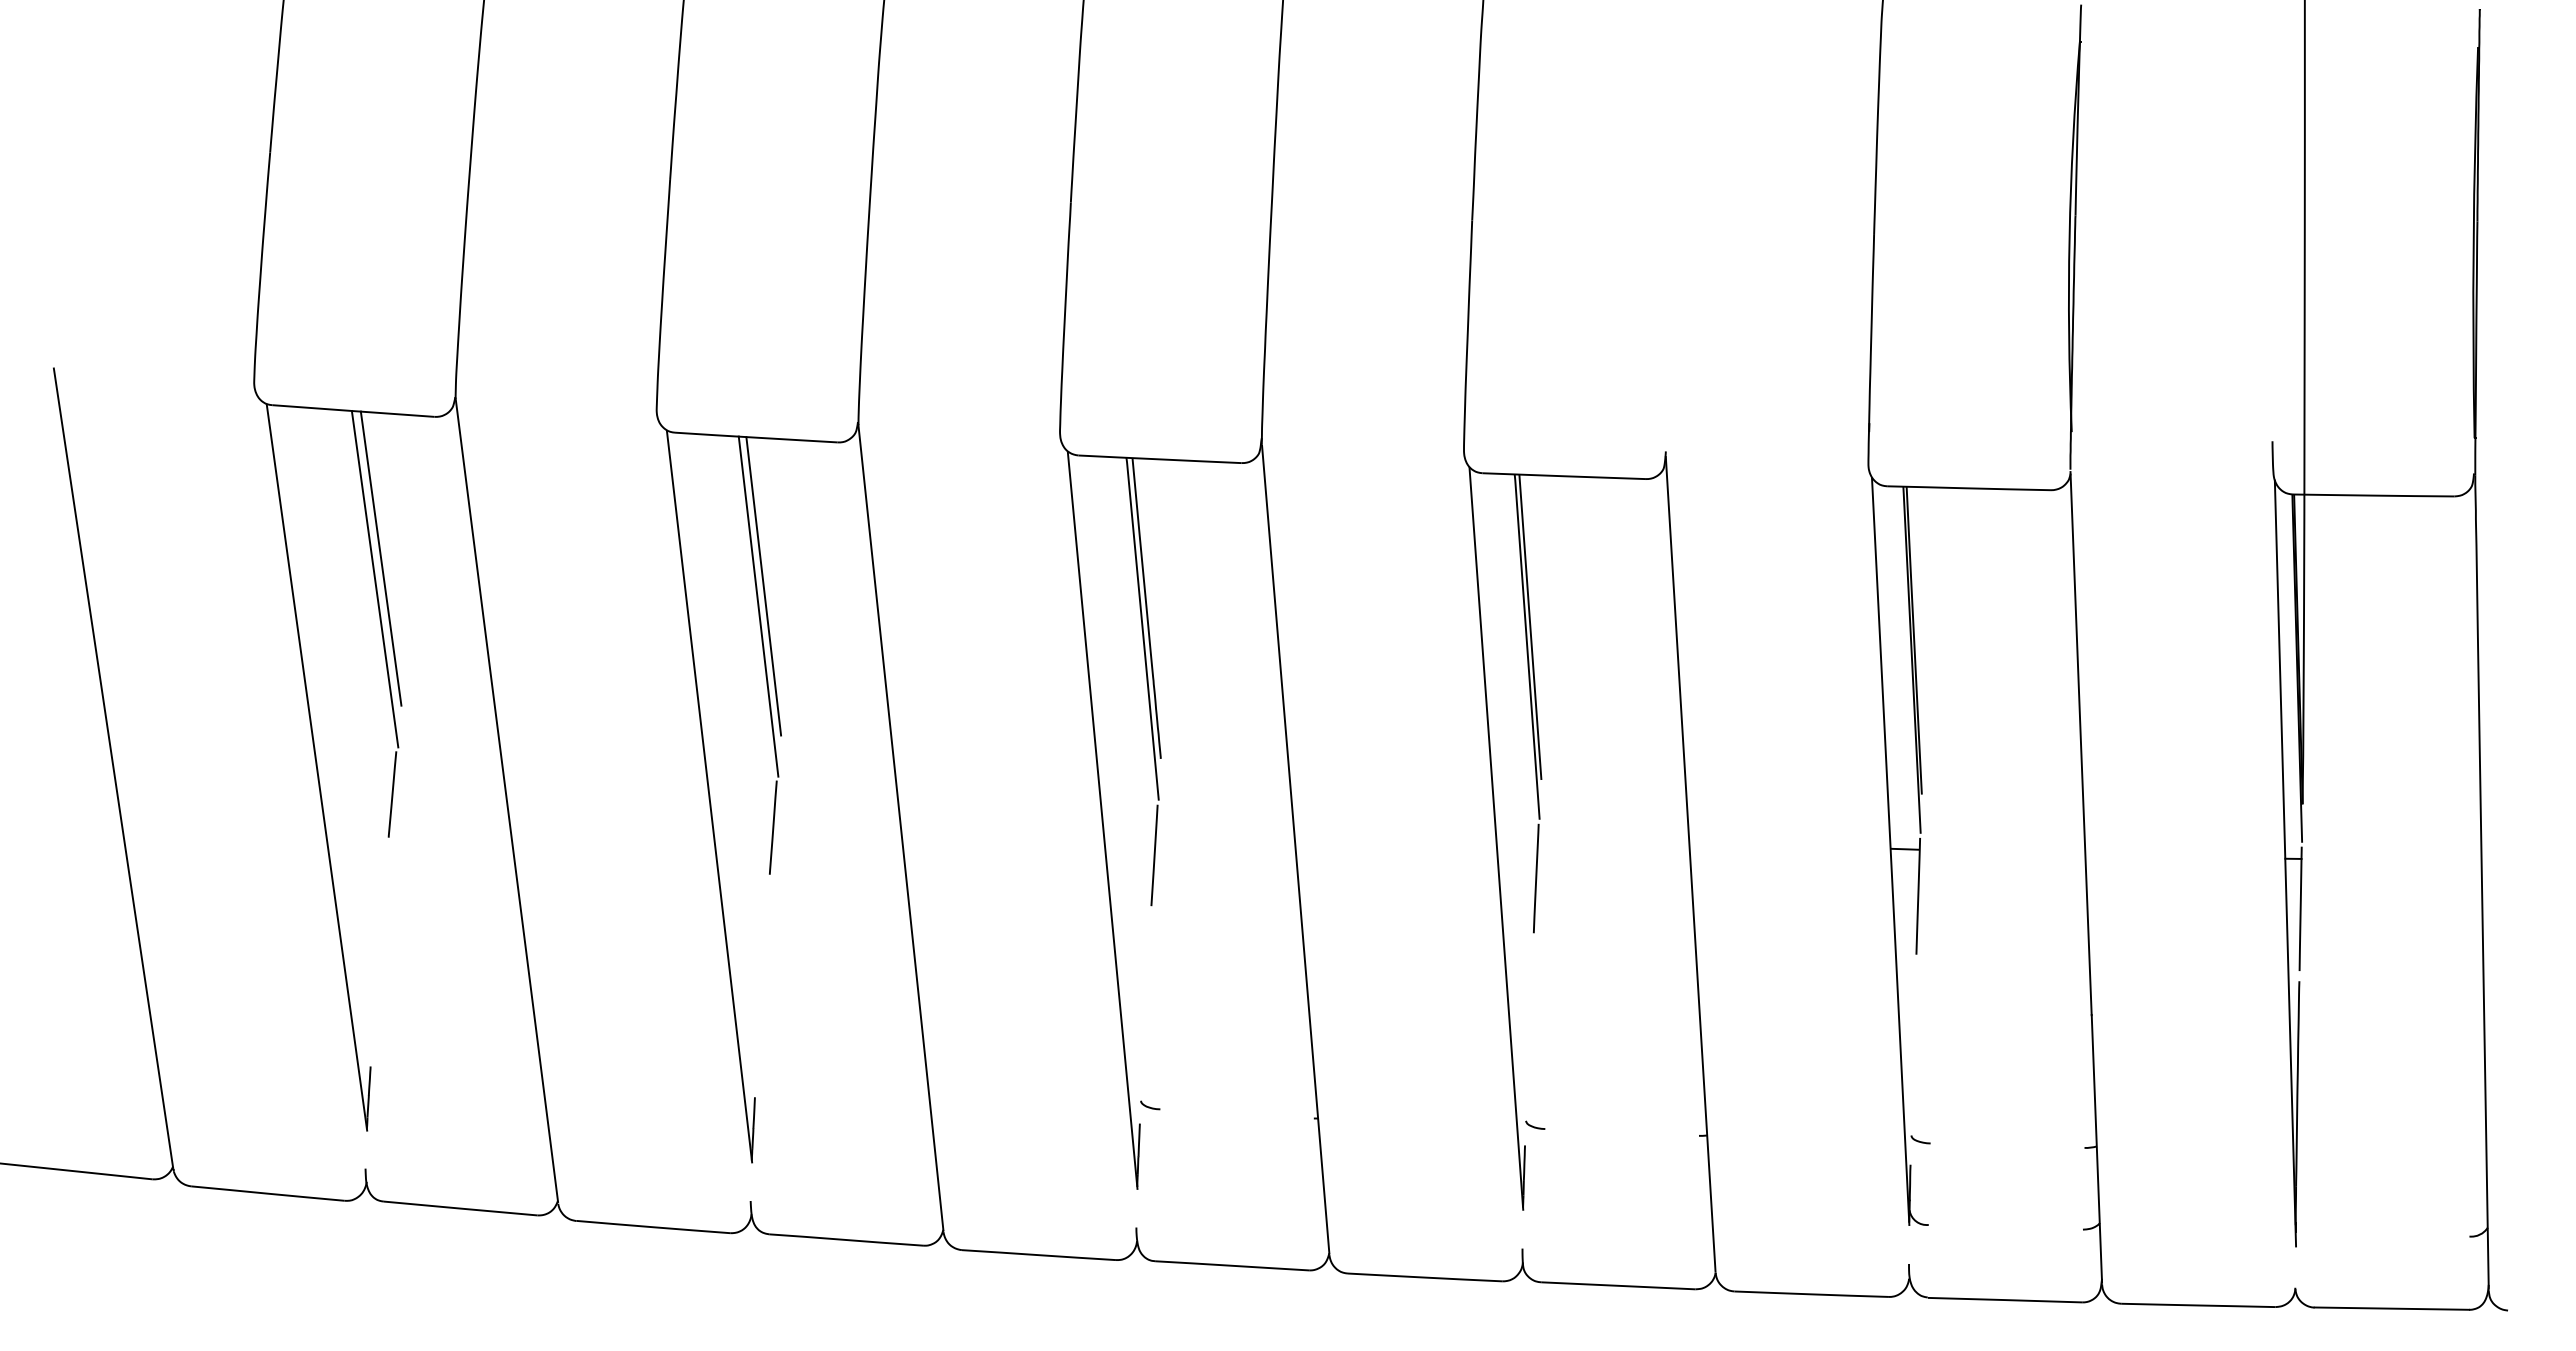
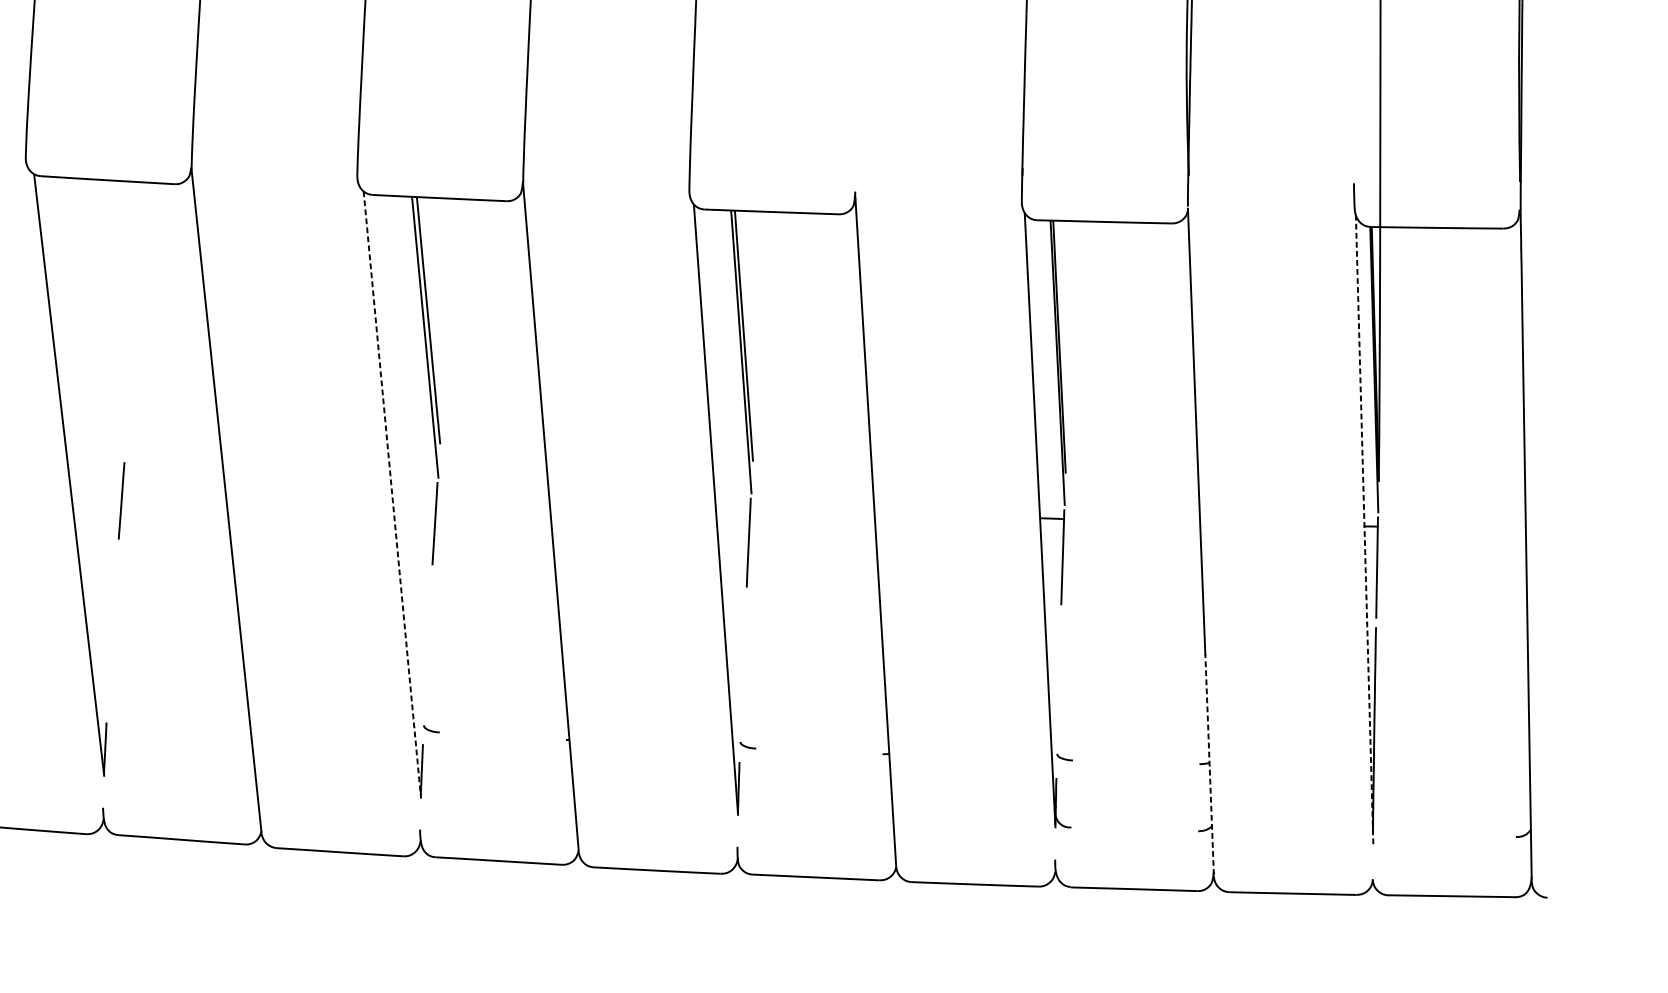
line: (763, 586) -> (113, 302), removed
line: (758, 606) -> (109, 319), removed
line: (1102, 821) -> (392, 495), solid -> dashed
line: (2285, 864) -> (1364, 531), solid -> dashed
line: (2096, 1148) -> (1209, 764), solid -> dashed

